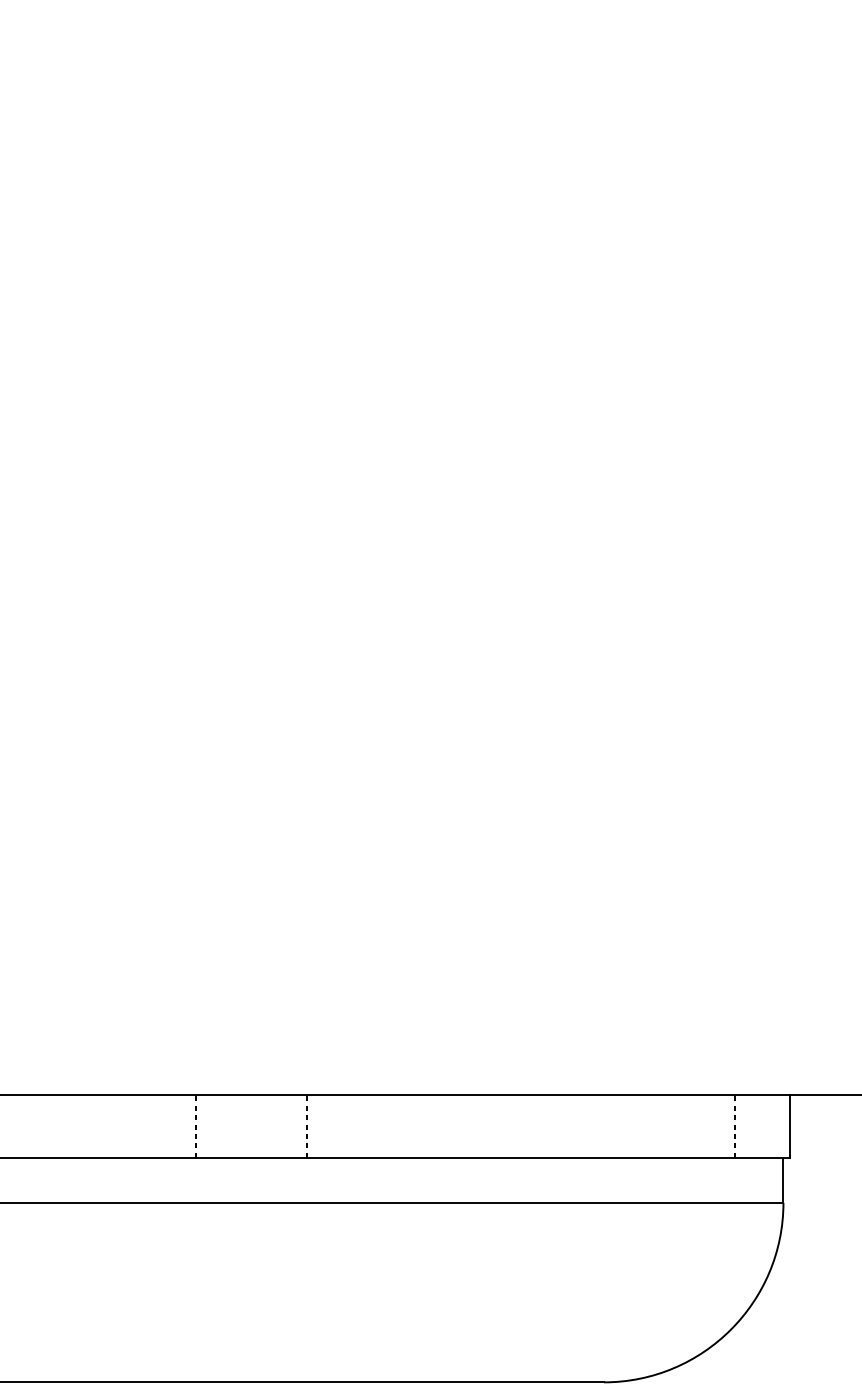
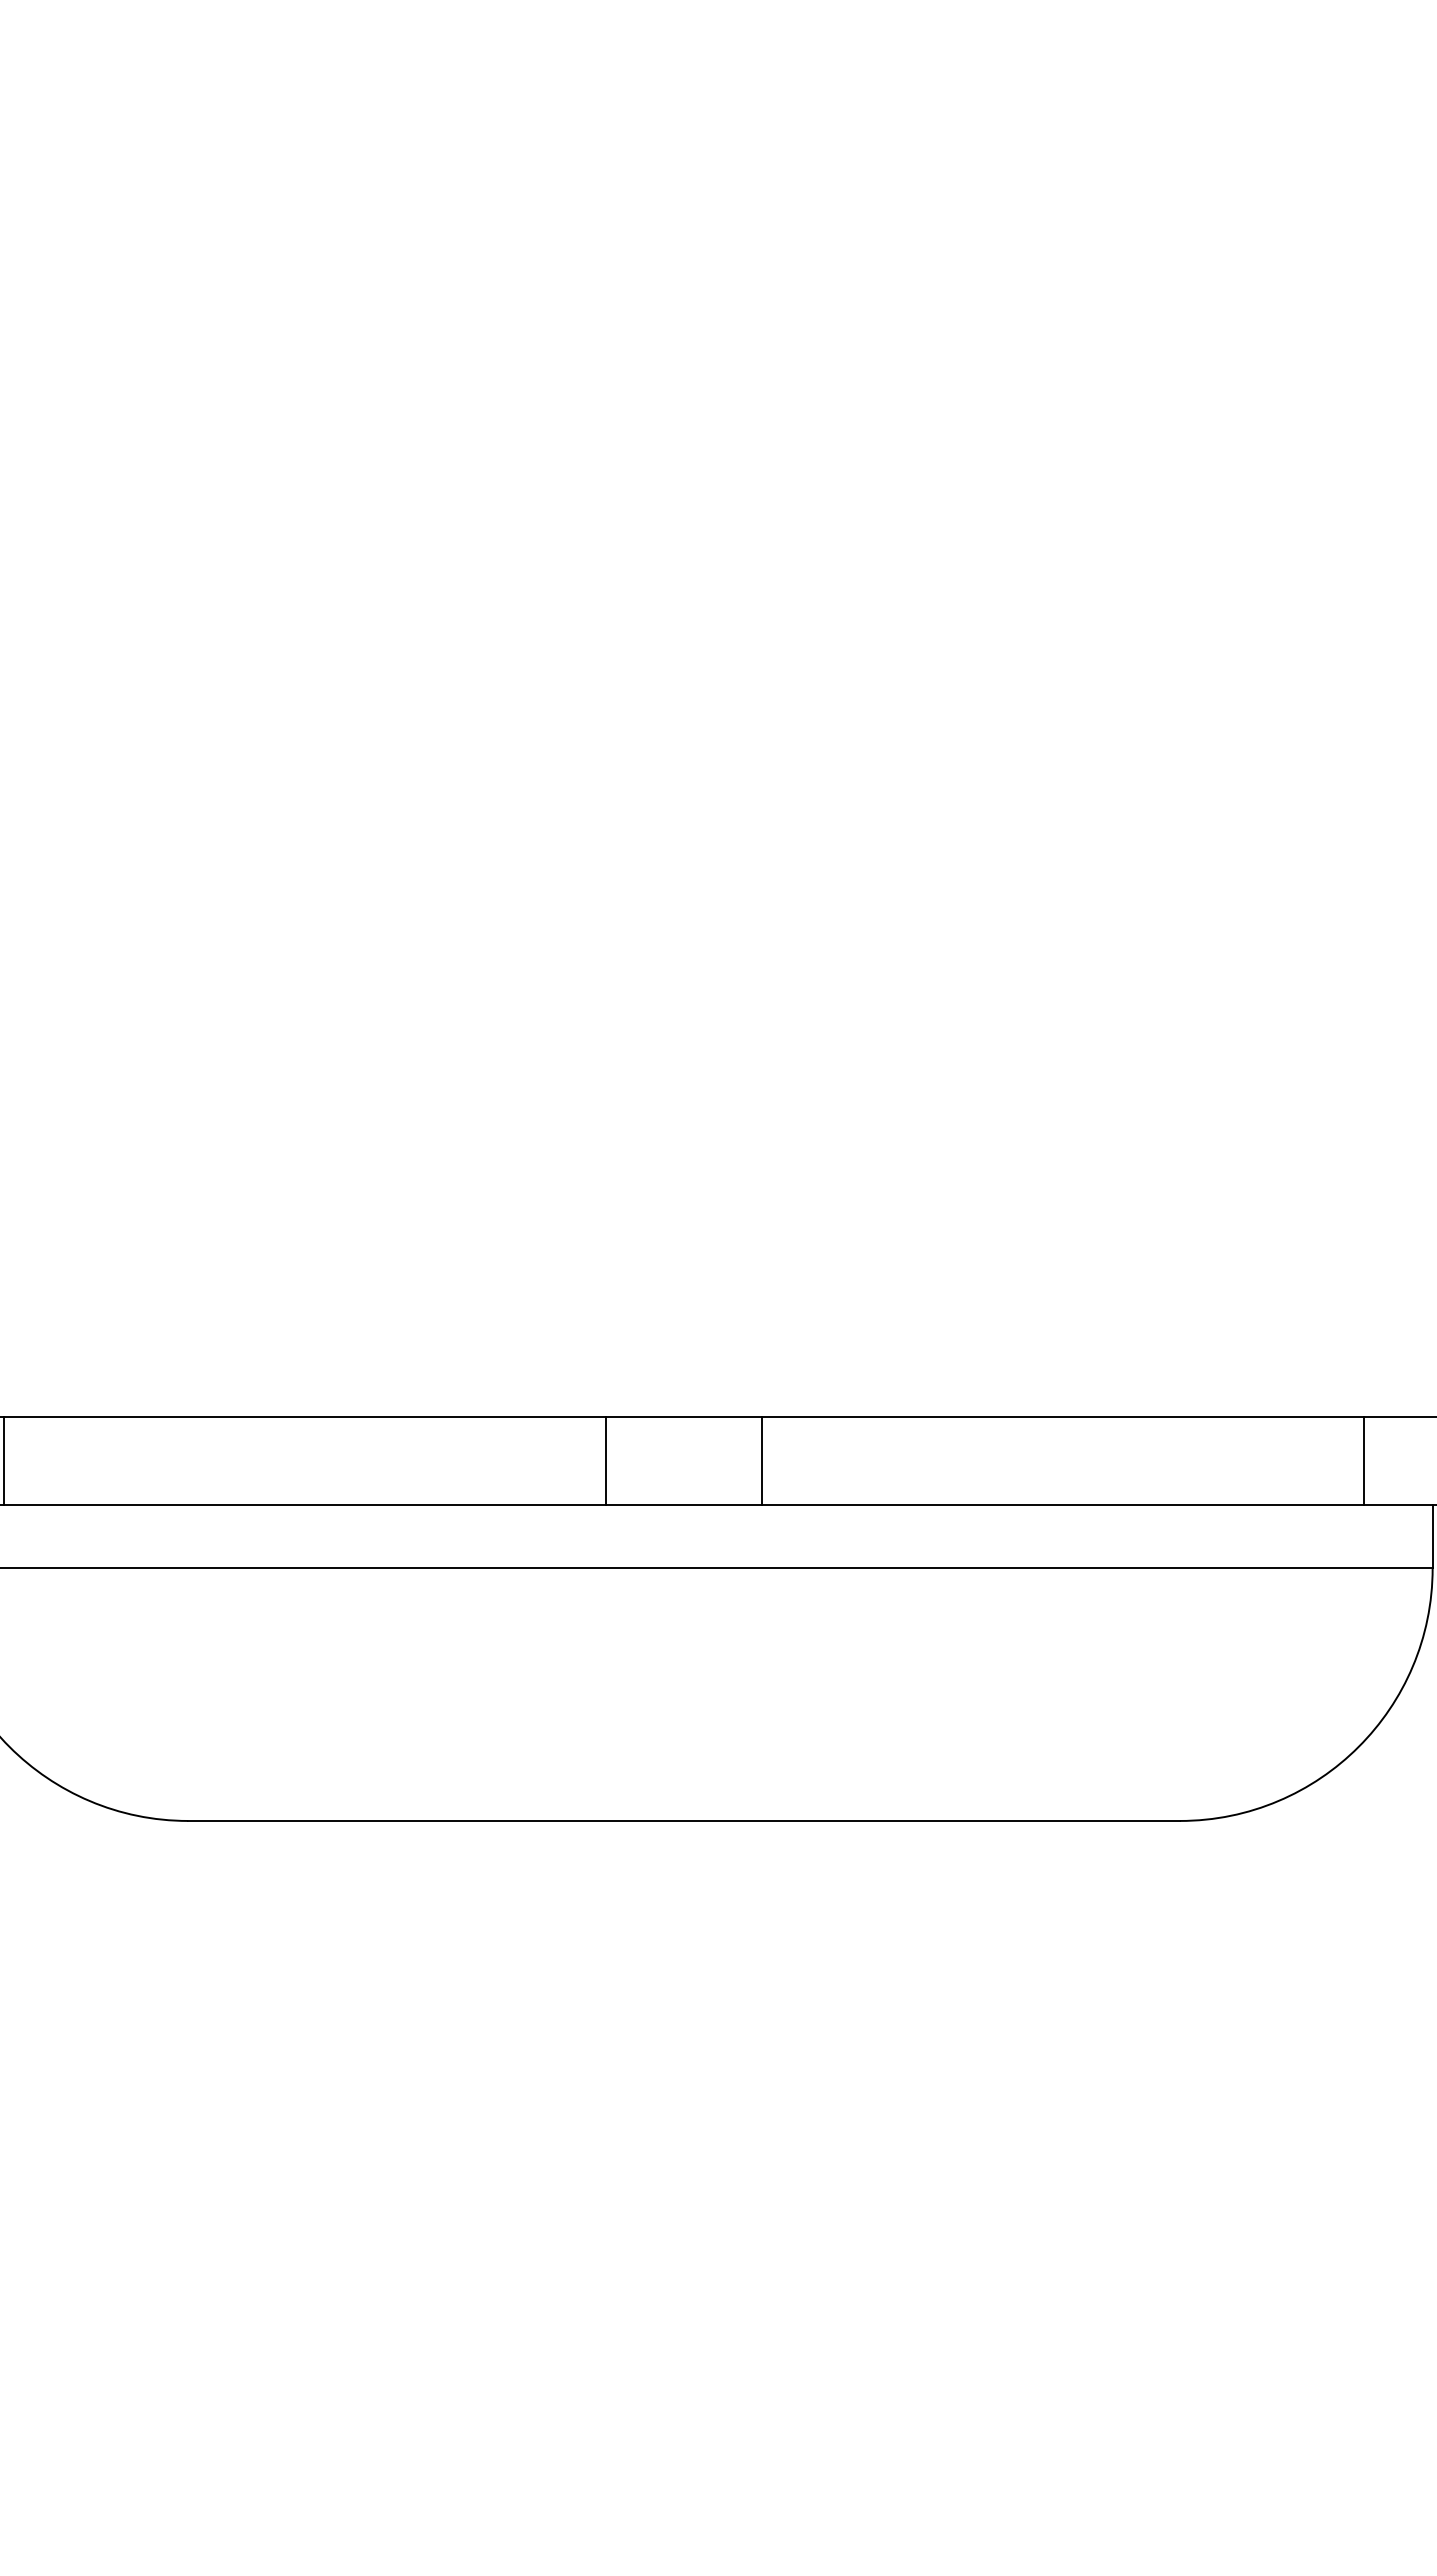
line: (195, 1126) -> (605, 1460), dashed -> solid
line: (307, 1126) -> (762, 1460), dashed -> solid
line: (734, 1126) -> (1363, 1460), dashed -> solid

